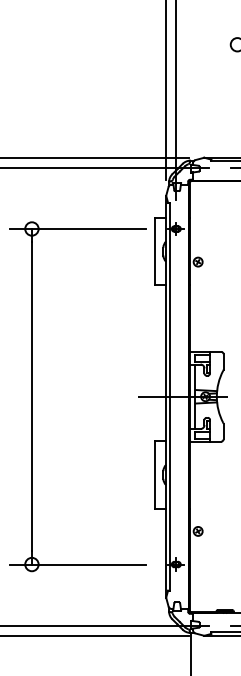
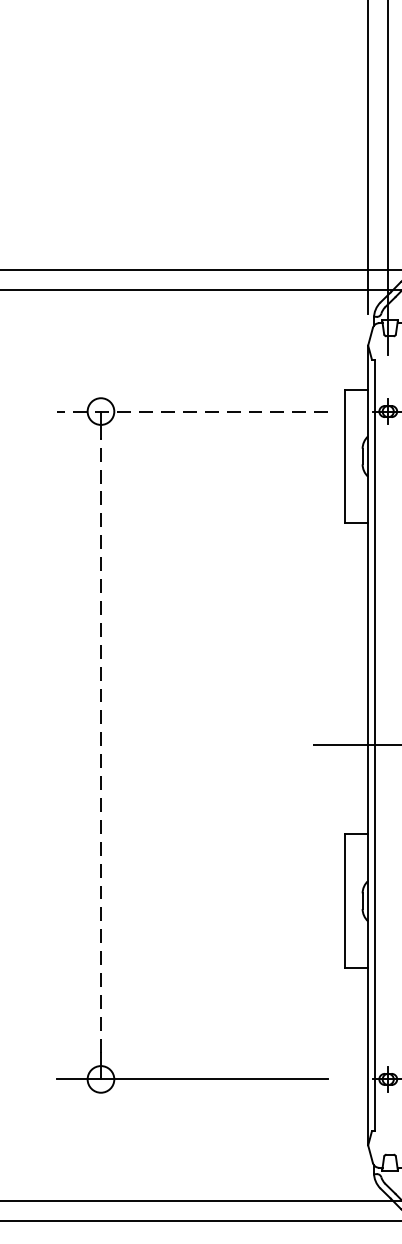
line: (77, 229) -> (191, 412), solid -> dashed
line: (31, 396) -> (100, 744), solid -> dashed

